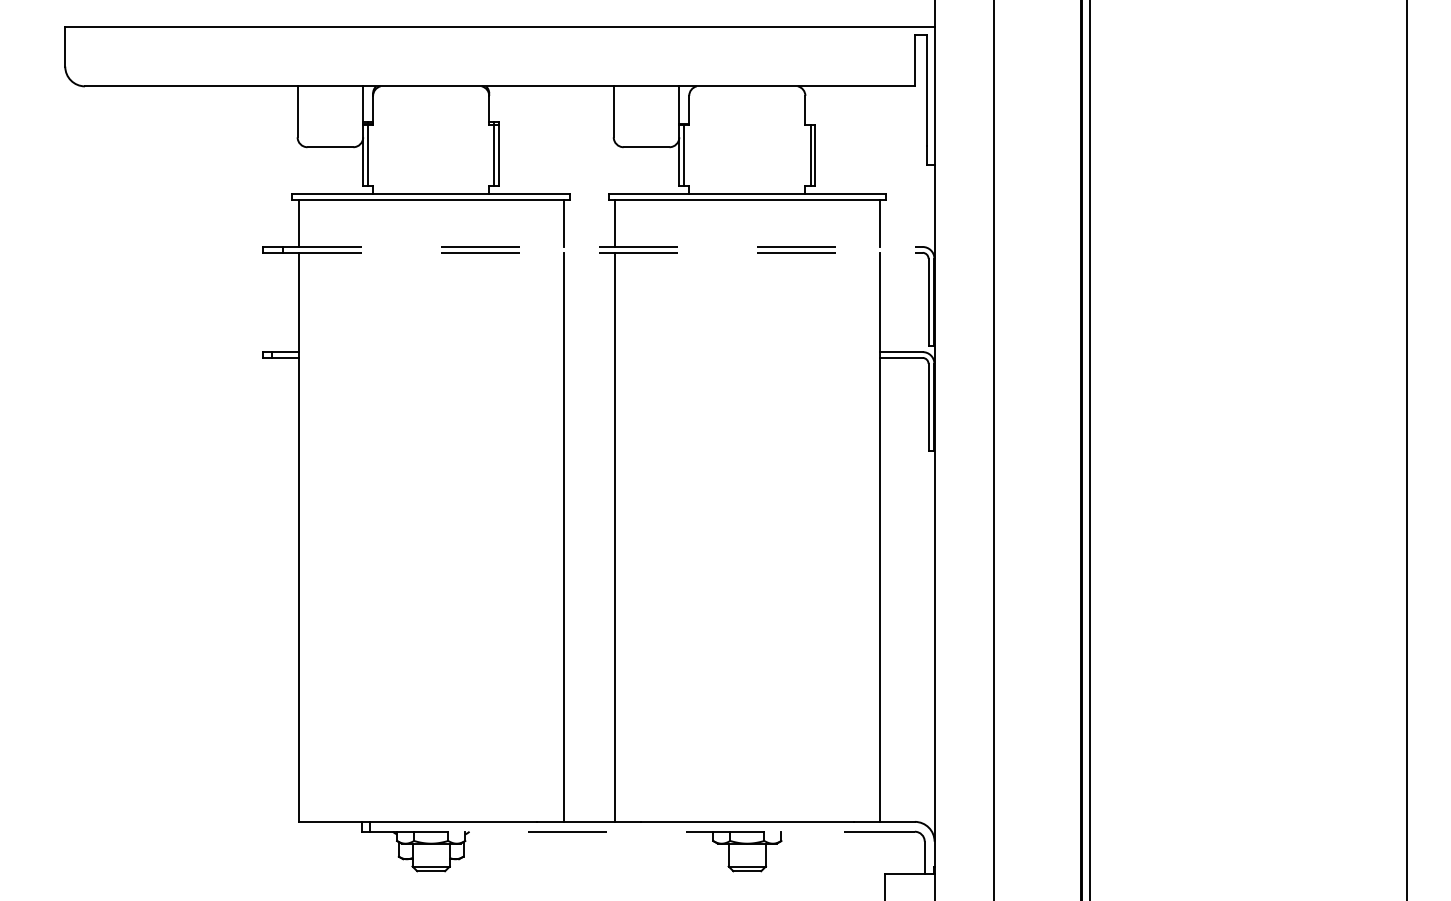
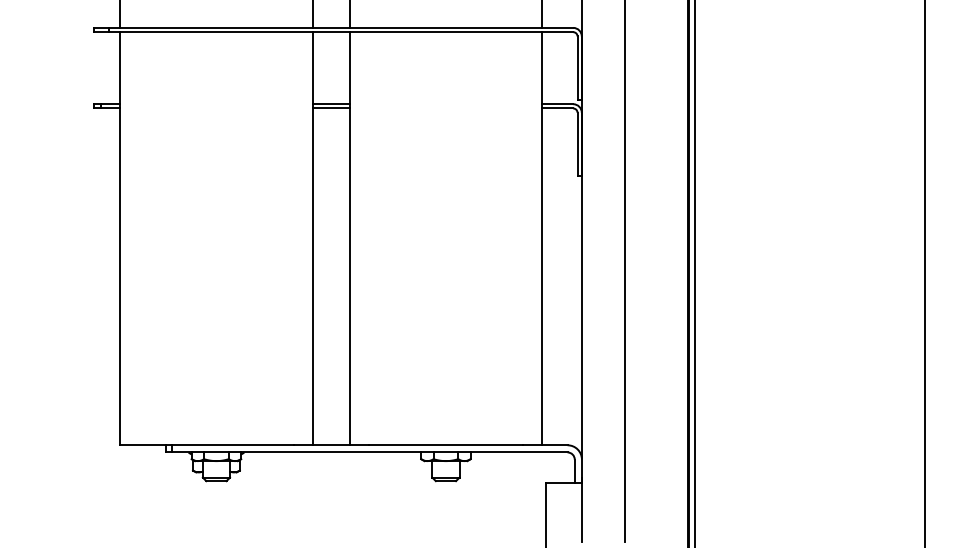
line: (603, 246) -> (341, 27), dashed -> solid
line: (603, 252) -> (341, 31), dashed -> solid
line: (588, 352) -> (330, 104), added
line: (588, 357) -> (330, 108), added
line: (642, 831) -> (369, 452), dashed -> solid

